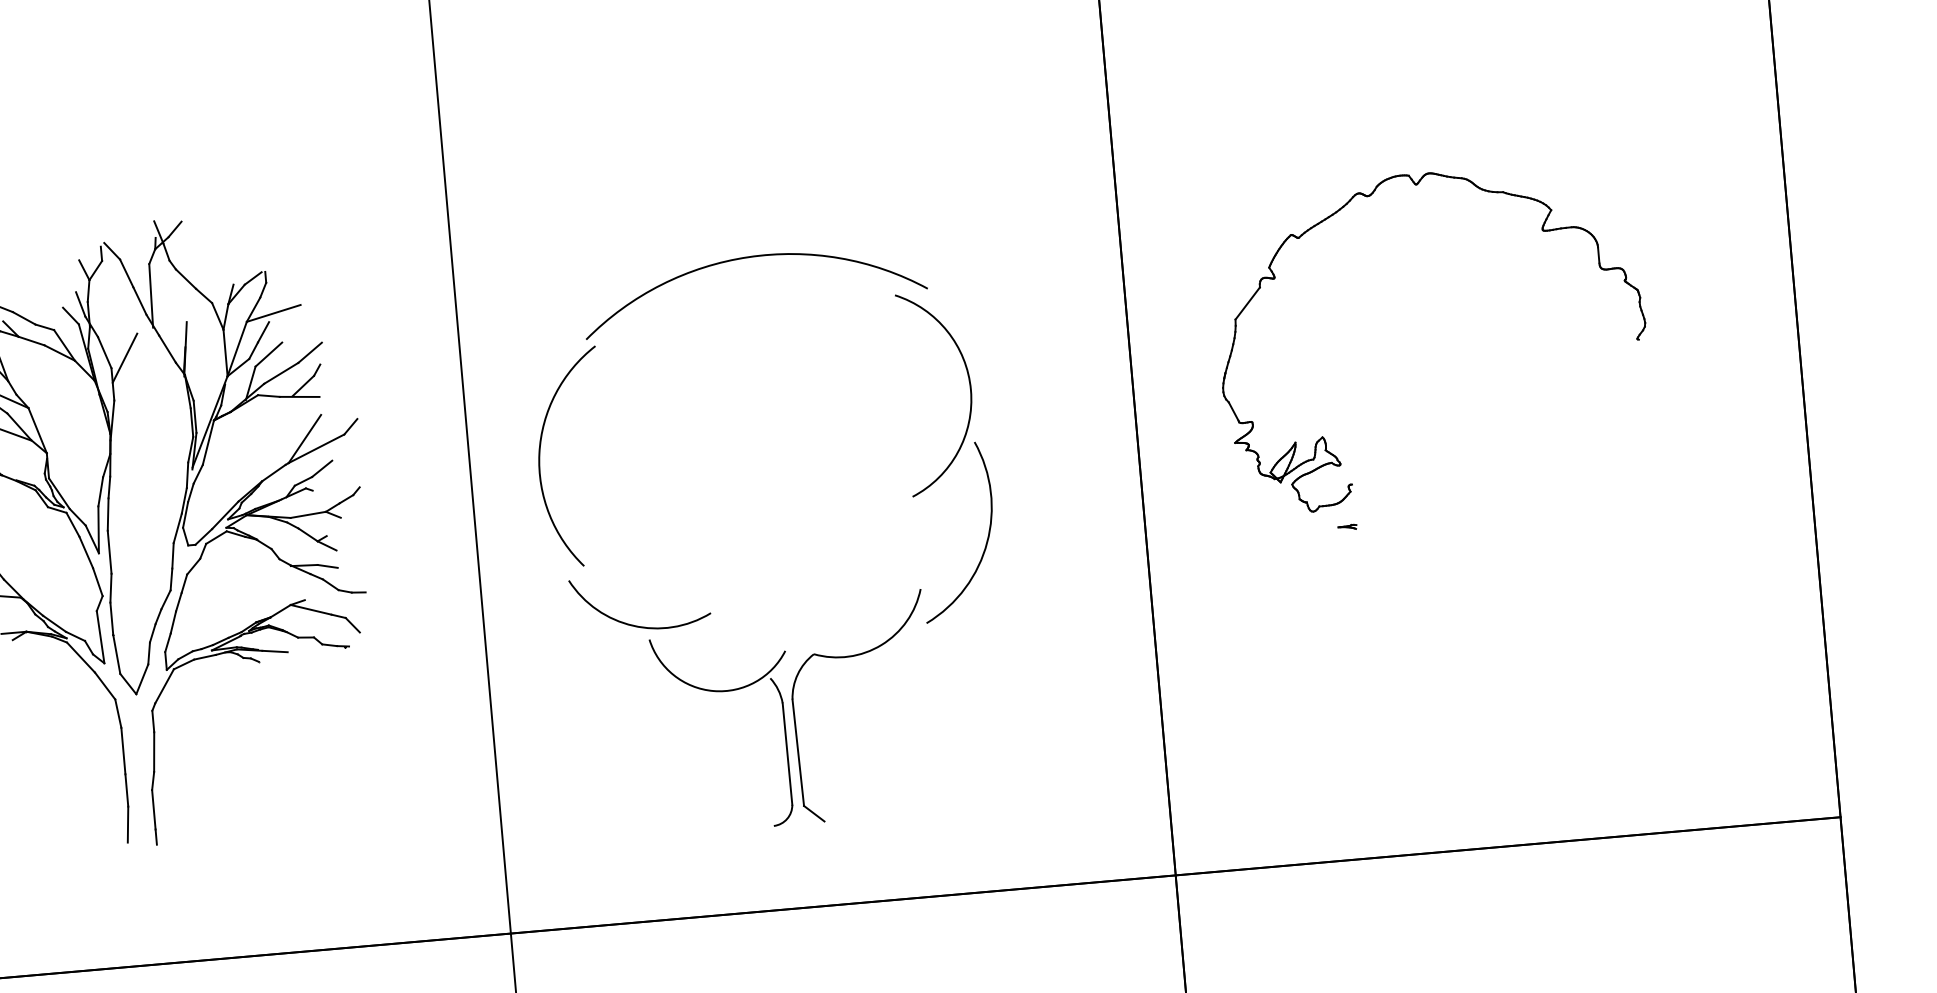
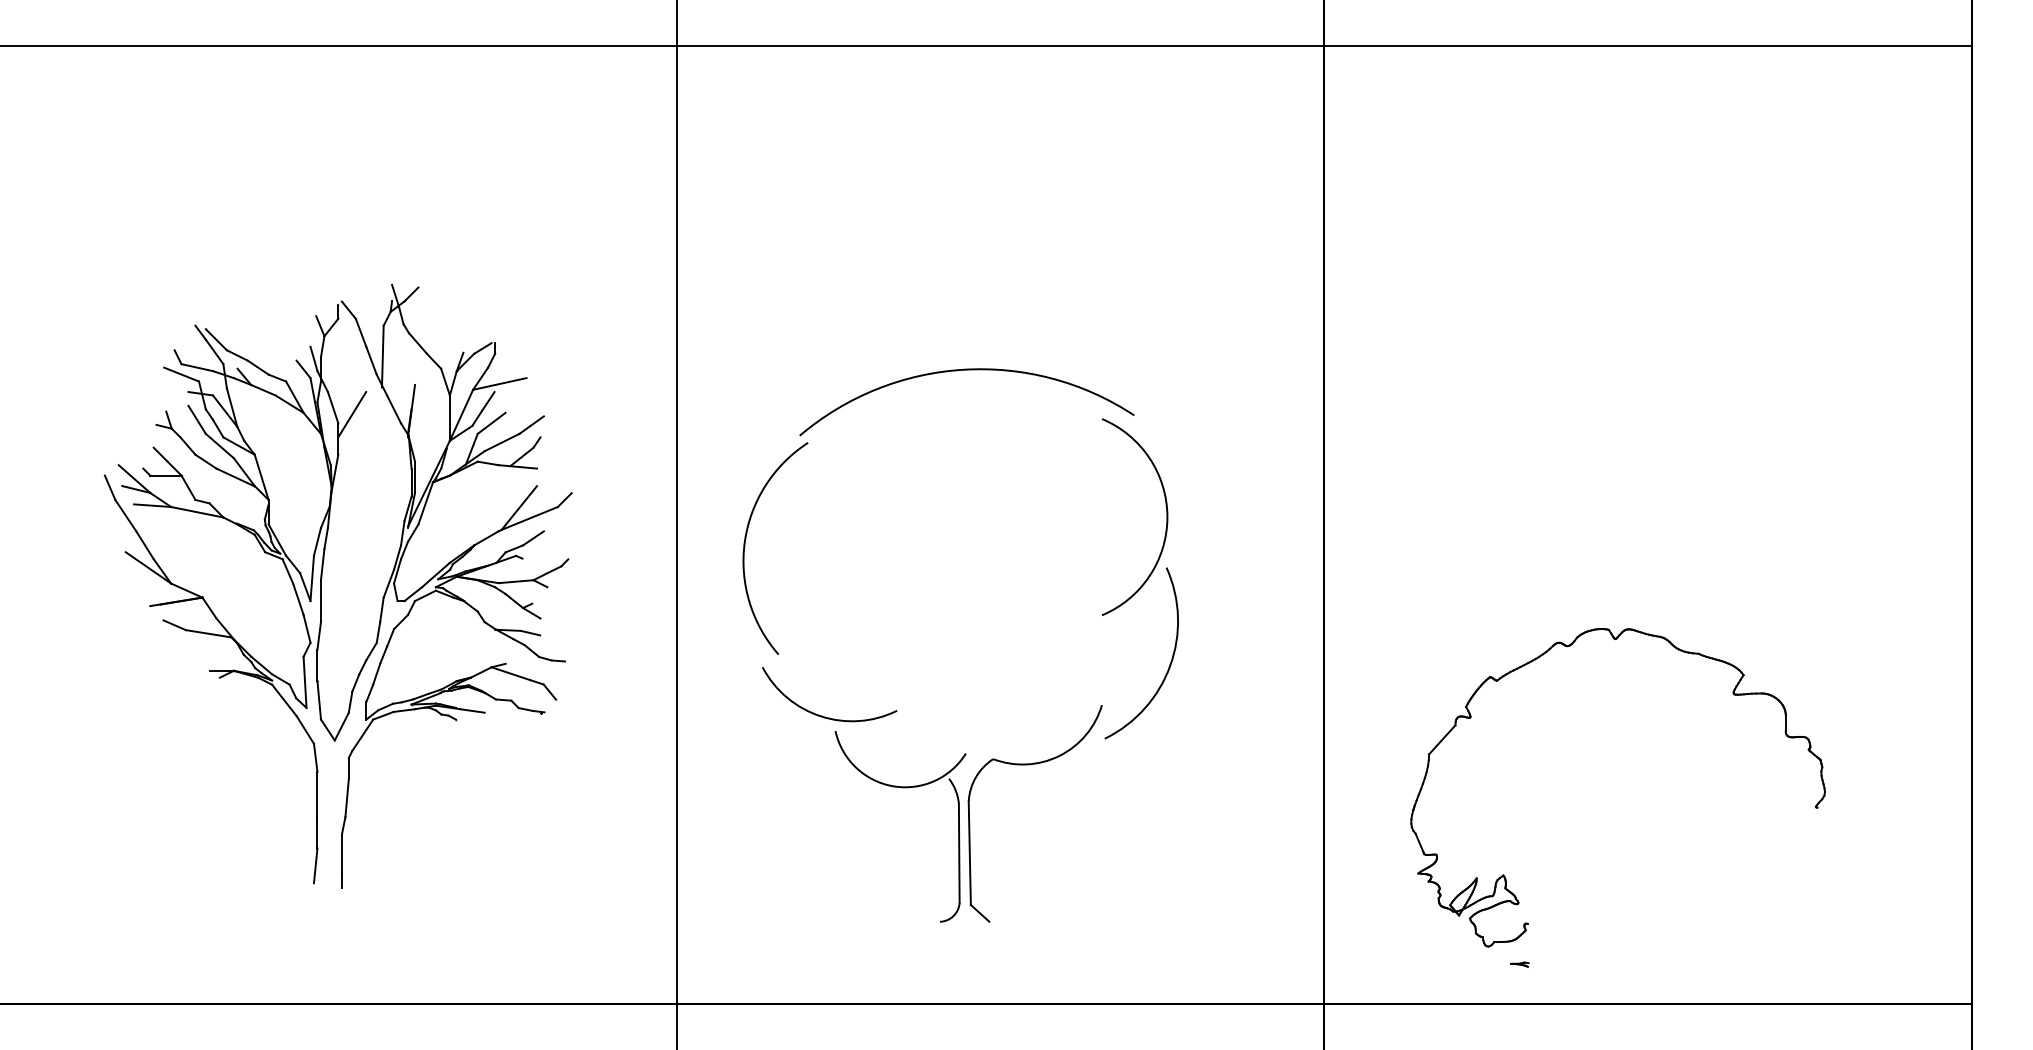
part: (1324, 438) -> (1505, 876), moved

